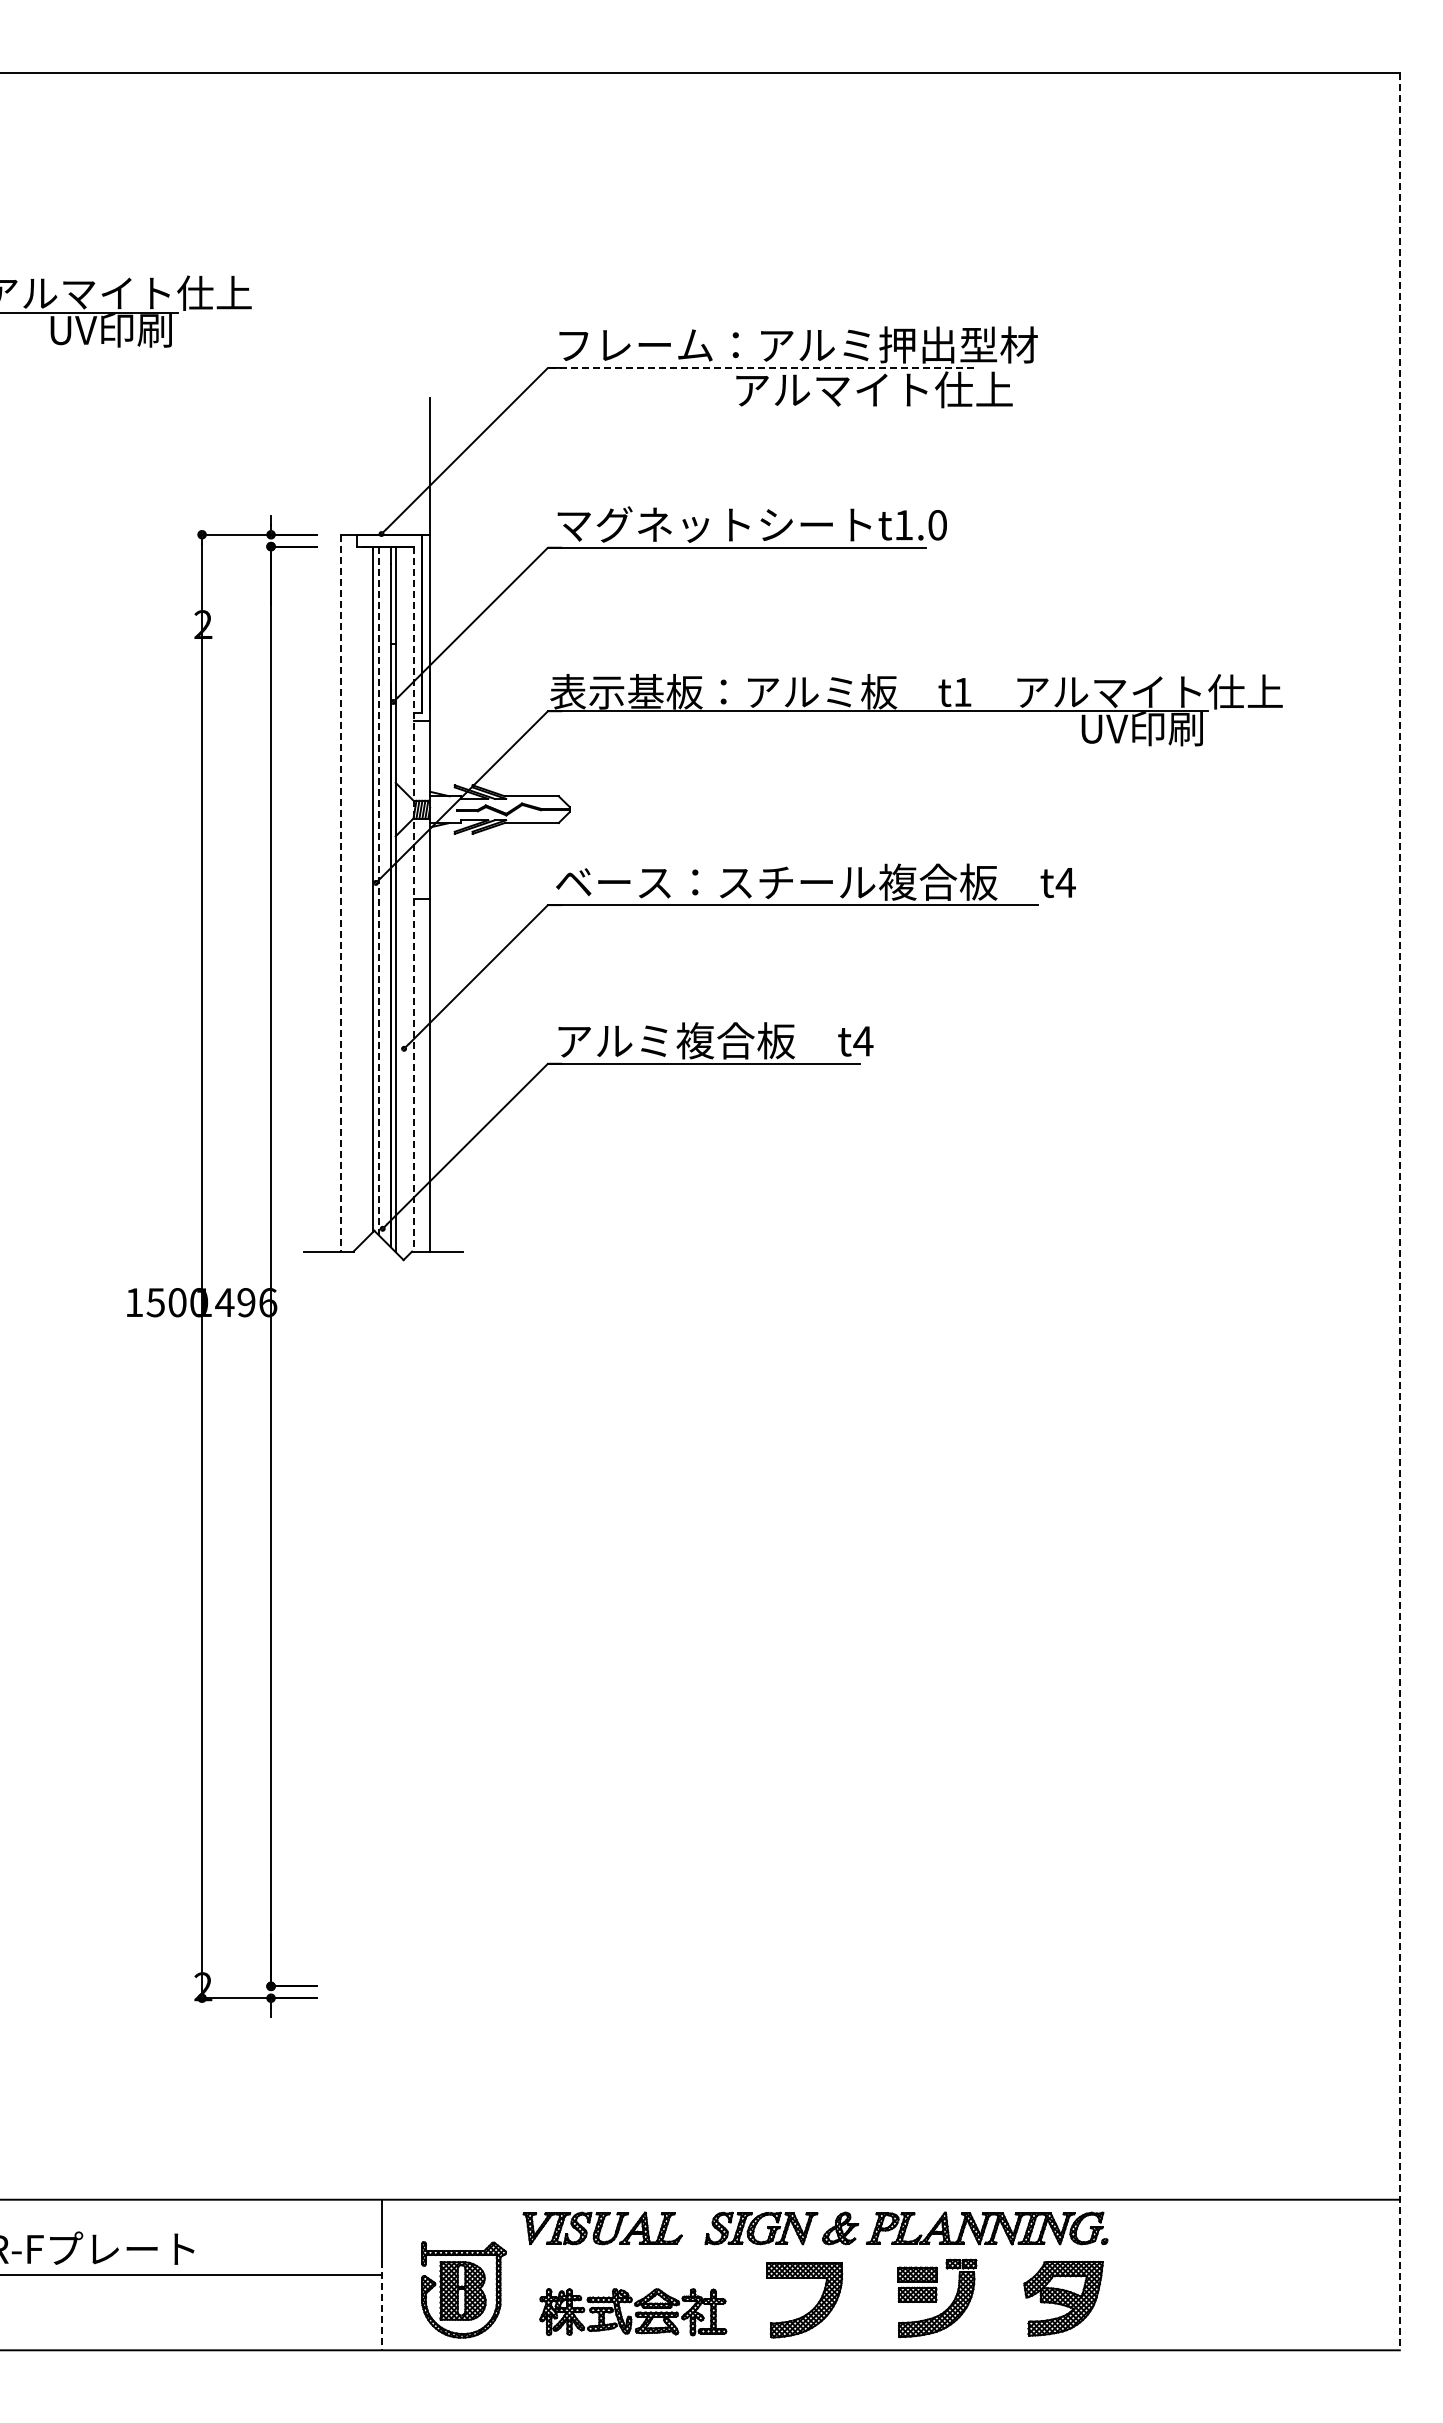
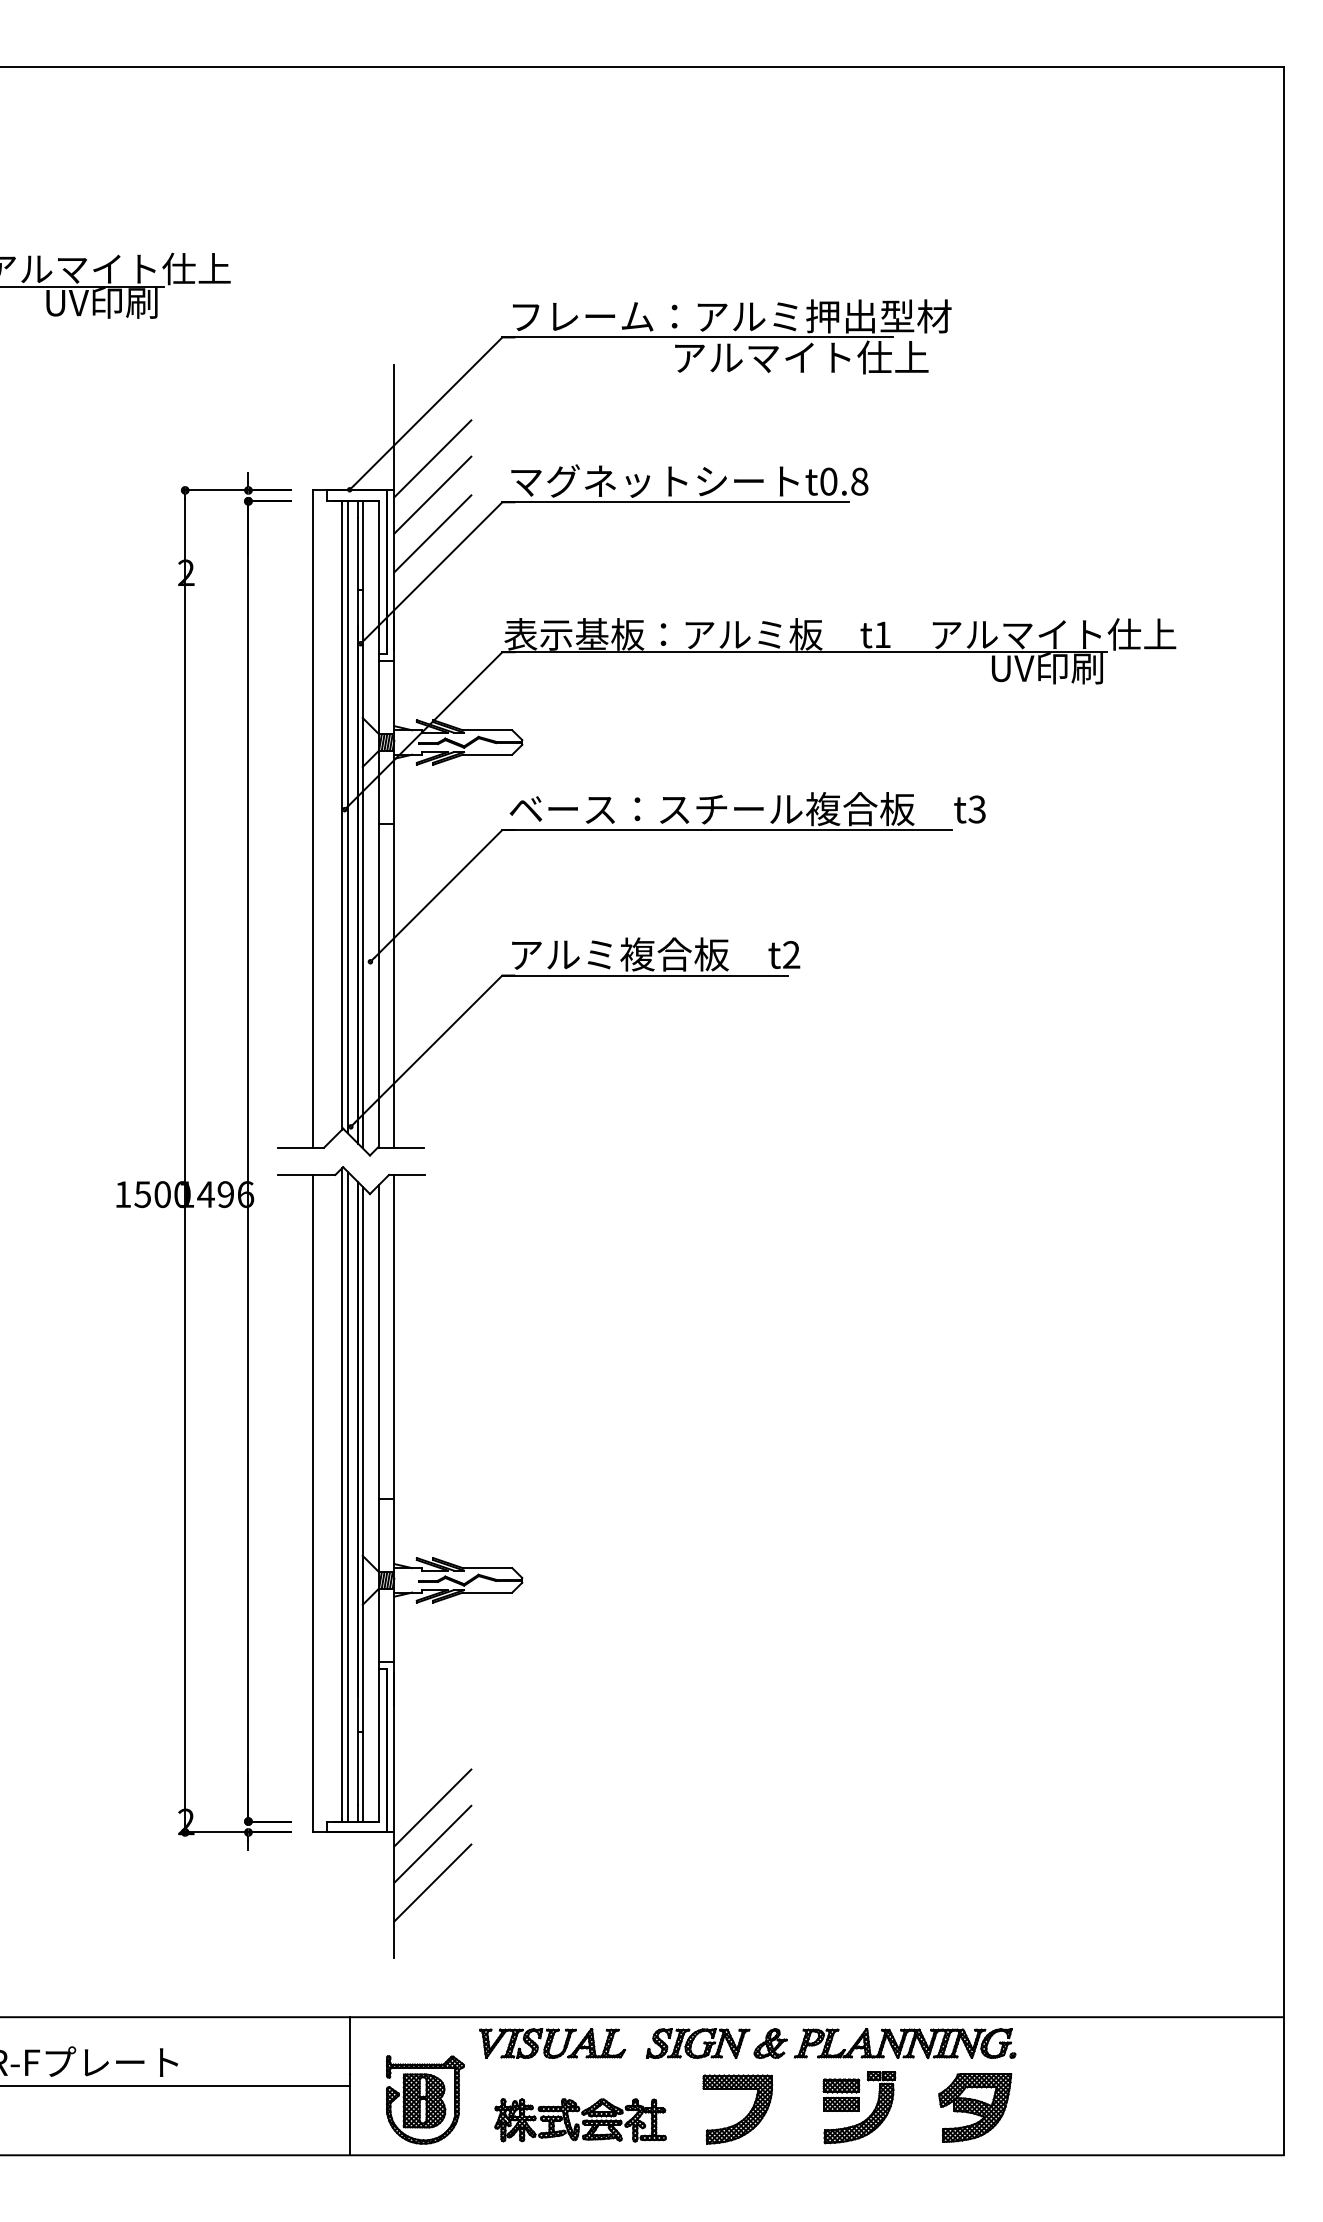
line: (760, 367) -> (697, 337), dashed -> solid
line: (472, 500) -> (433, 459), added
text: (920, 525) -> (843, 481), t1.0 -> t0.8
line: (472, 539) -> (433, 494), added
line: (472, 582) -> (433, 534), added
text: (1065, 882) -> (976, 809), t4 -> t3
line: (379, 891) -> (347, 817), dashed -> solid
line: (341, 893) -> (313, 819), dashed -> solid
line: (413, 899) -> (379, 824), dashed -> solid
text: (863, 1041) -> (791, 955), t4 -> t2
line: (1399, 1211) -> (1283, 1111), dashed -> solid
part: (436, 1703) -> (400, 1562), added
line: (382, 2305) -> (350, 2114), dashed -> solid

